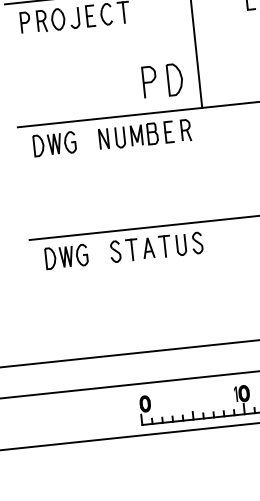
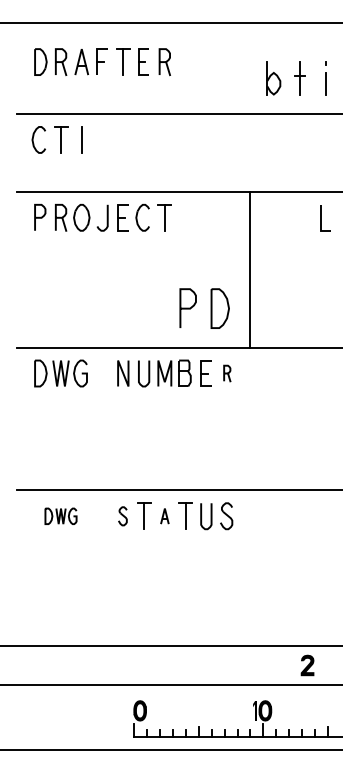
part: (186, 130) -> (227, 373), size x0.6
part: (148, 248) -> (164, 516), size x0.6
part: (115, 251) -> (122, 516), size x0.7
part: (66, 257) -> (60, 516), size x0.6

